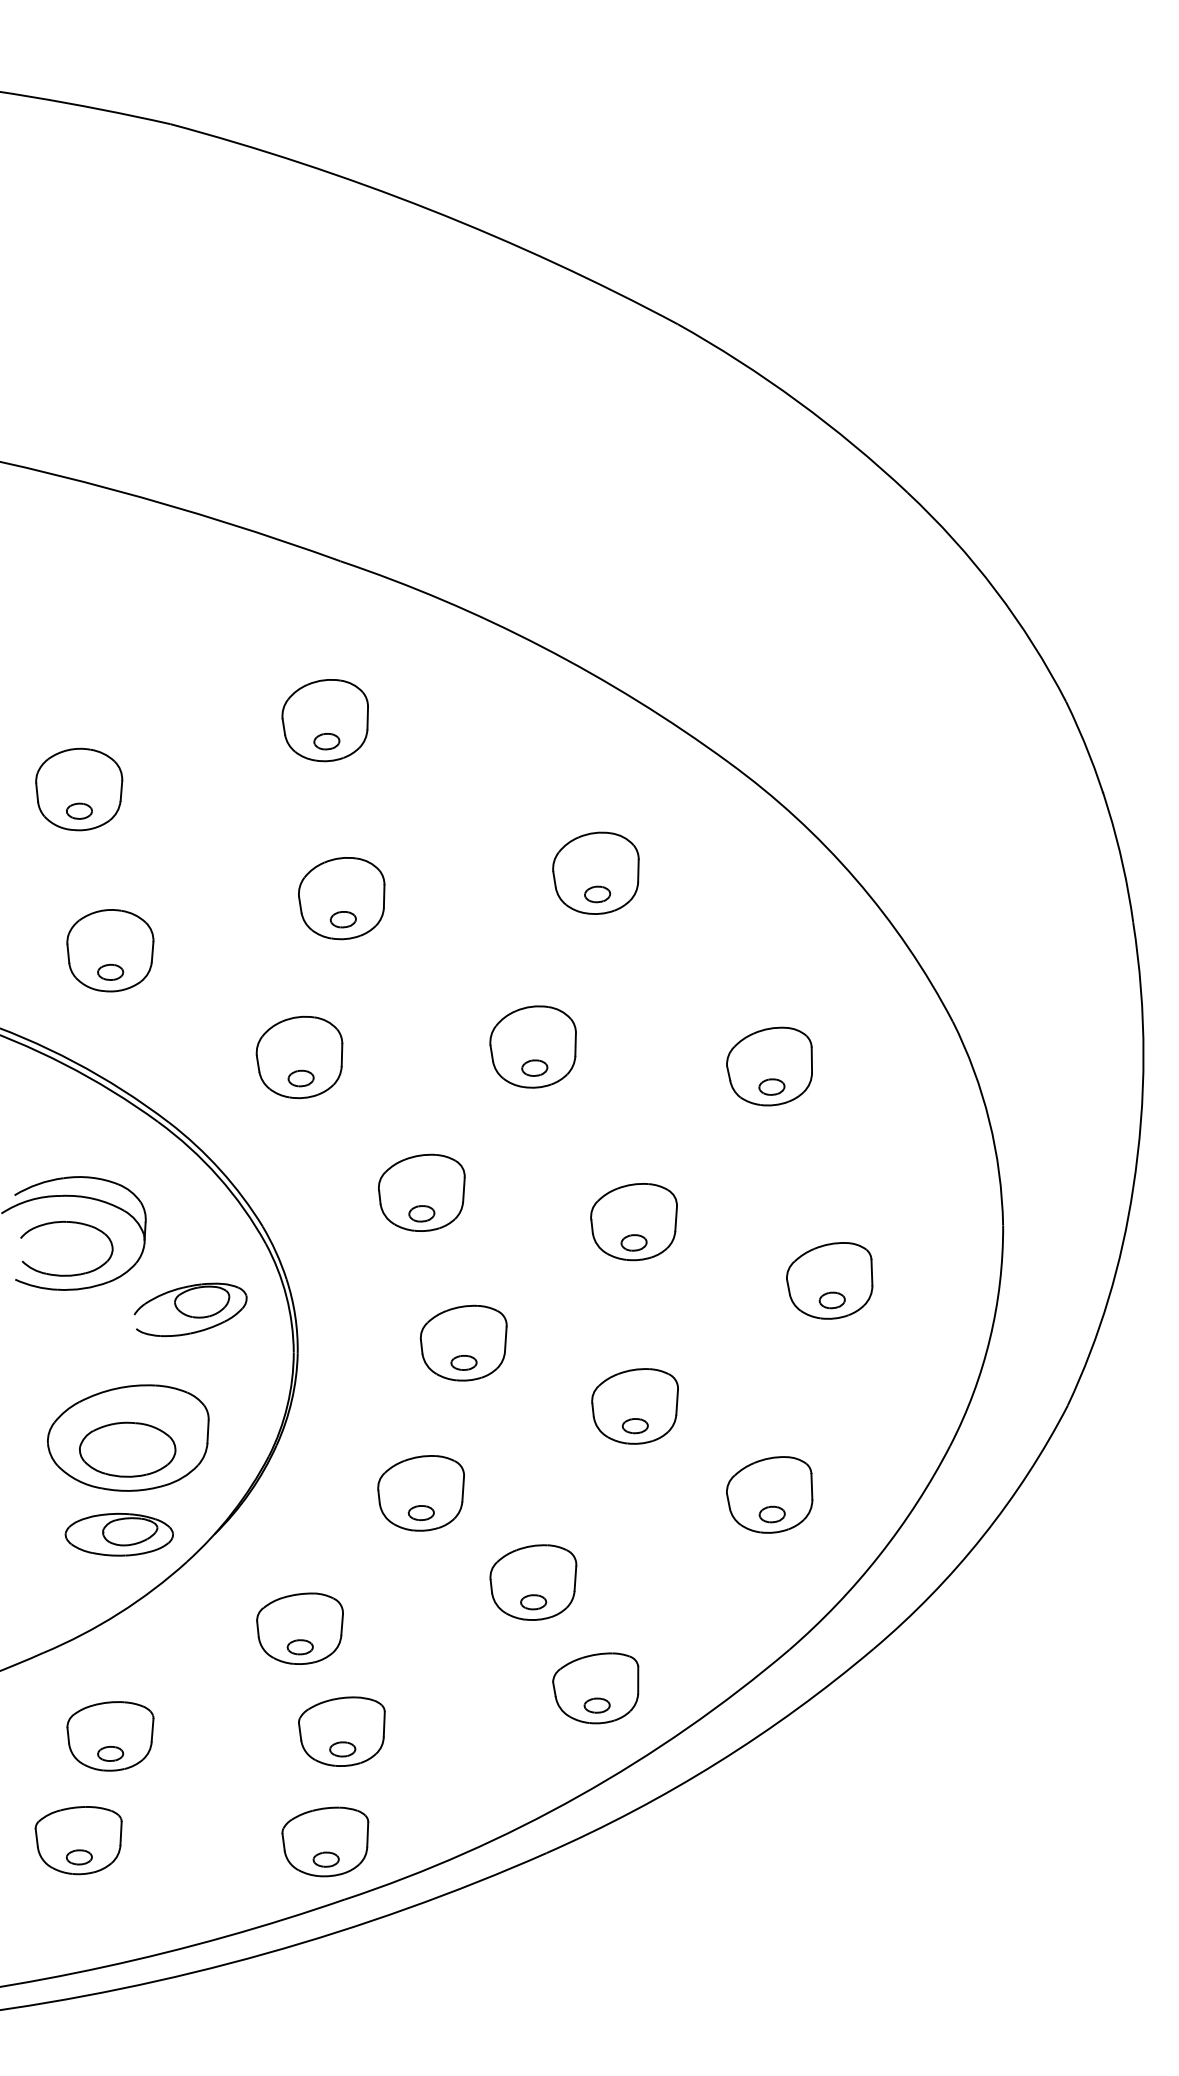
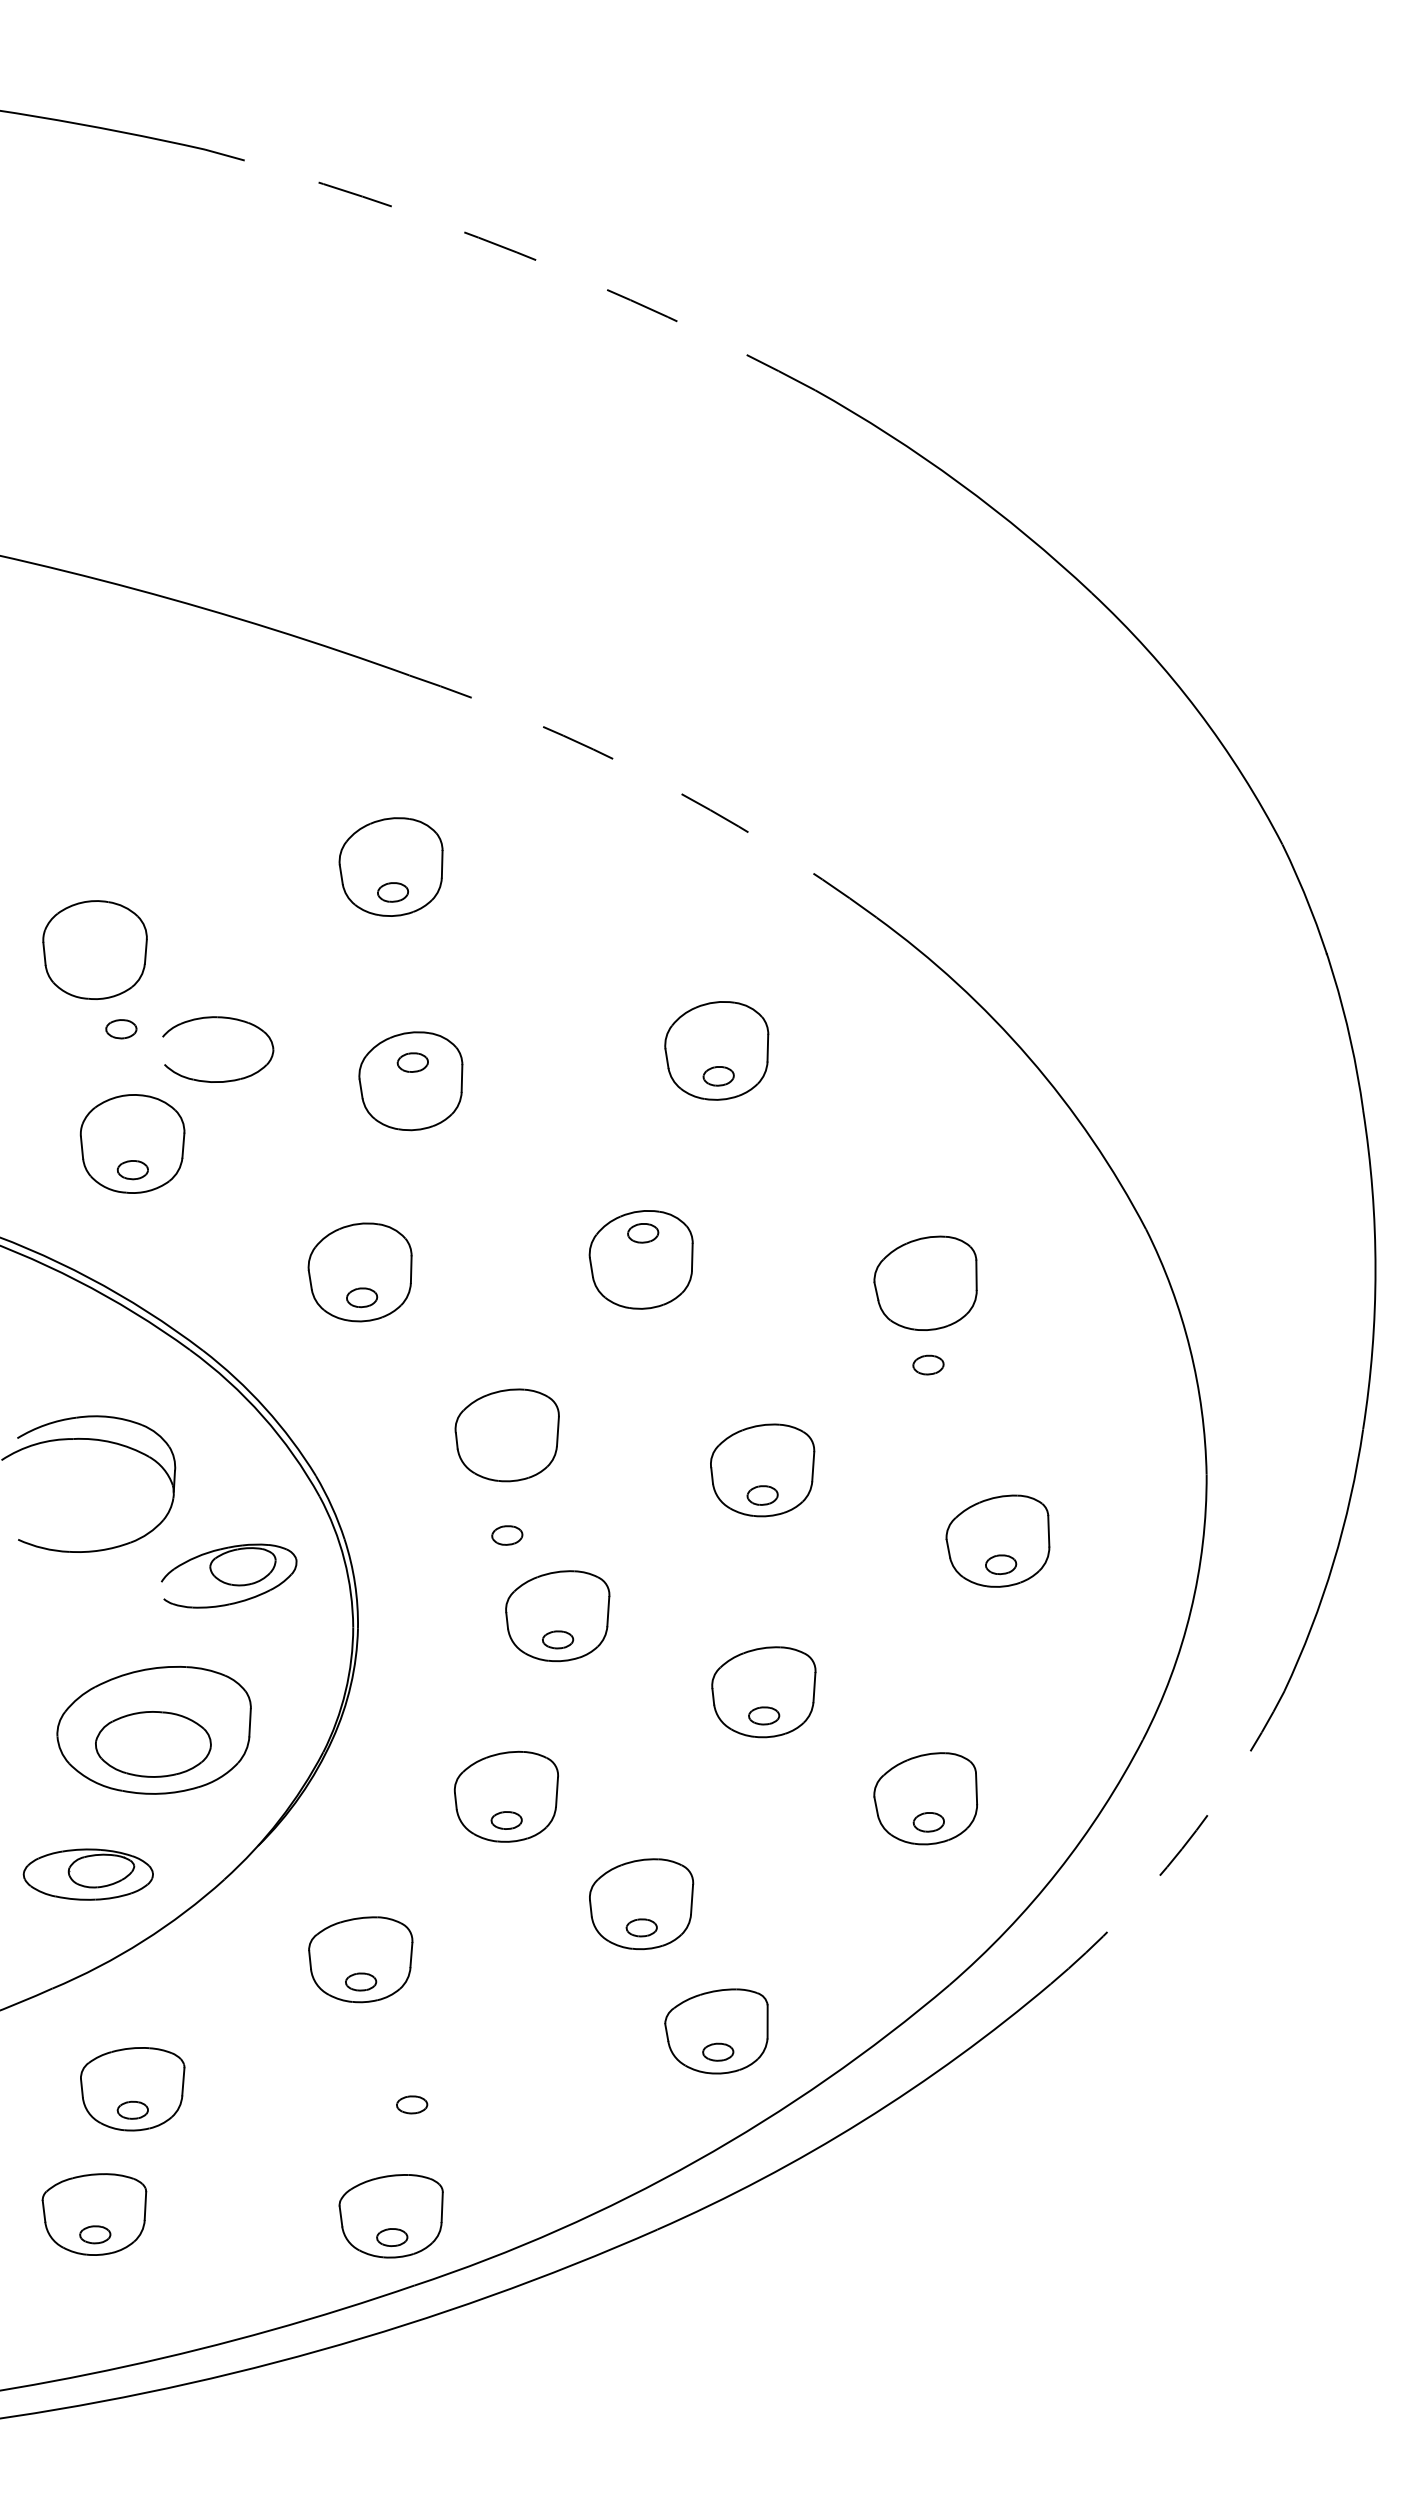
arc: (429, 209) -> (516, 252), solid -> dashed
arc: (542, 646) -> (652, 778), solid -> dashed
part: (79, 811) -> (121, 1029), moved
part: (343, 919) -> (412, 1062), moved
part: (535, 1068) -> (643, 1233), moved
part: (771, 1086) -> (928, 1364), moved
part: (422, 1213) -> (507, 1535), moved
part: (67, 1222) -> (218, 1018), moved
part: (118, 1534) -> (87, 1874), moved
arc: (983, 1536) -> (1182, 1848), solid -> dashed
part: (341, 1731) -> (410, 2083), removed

